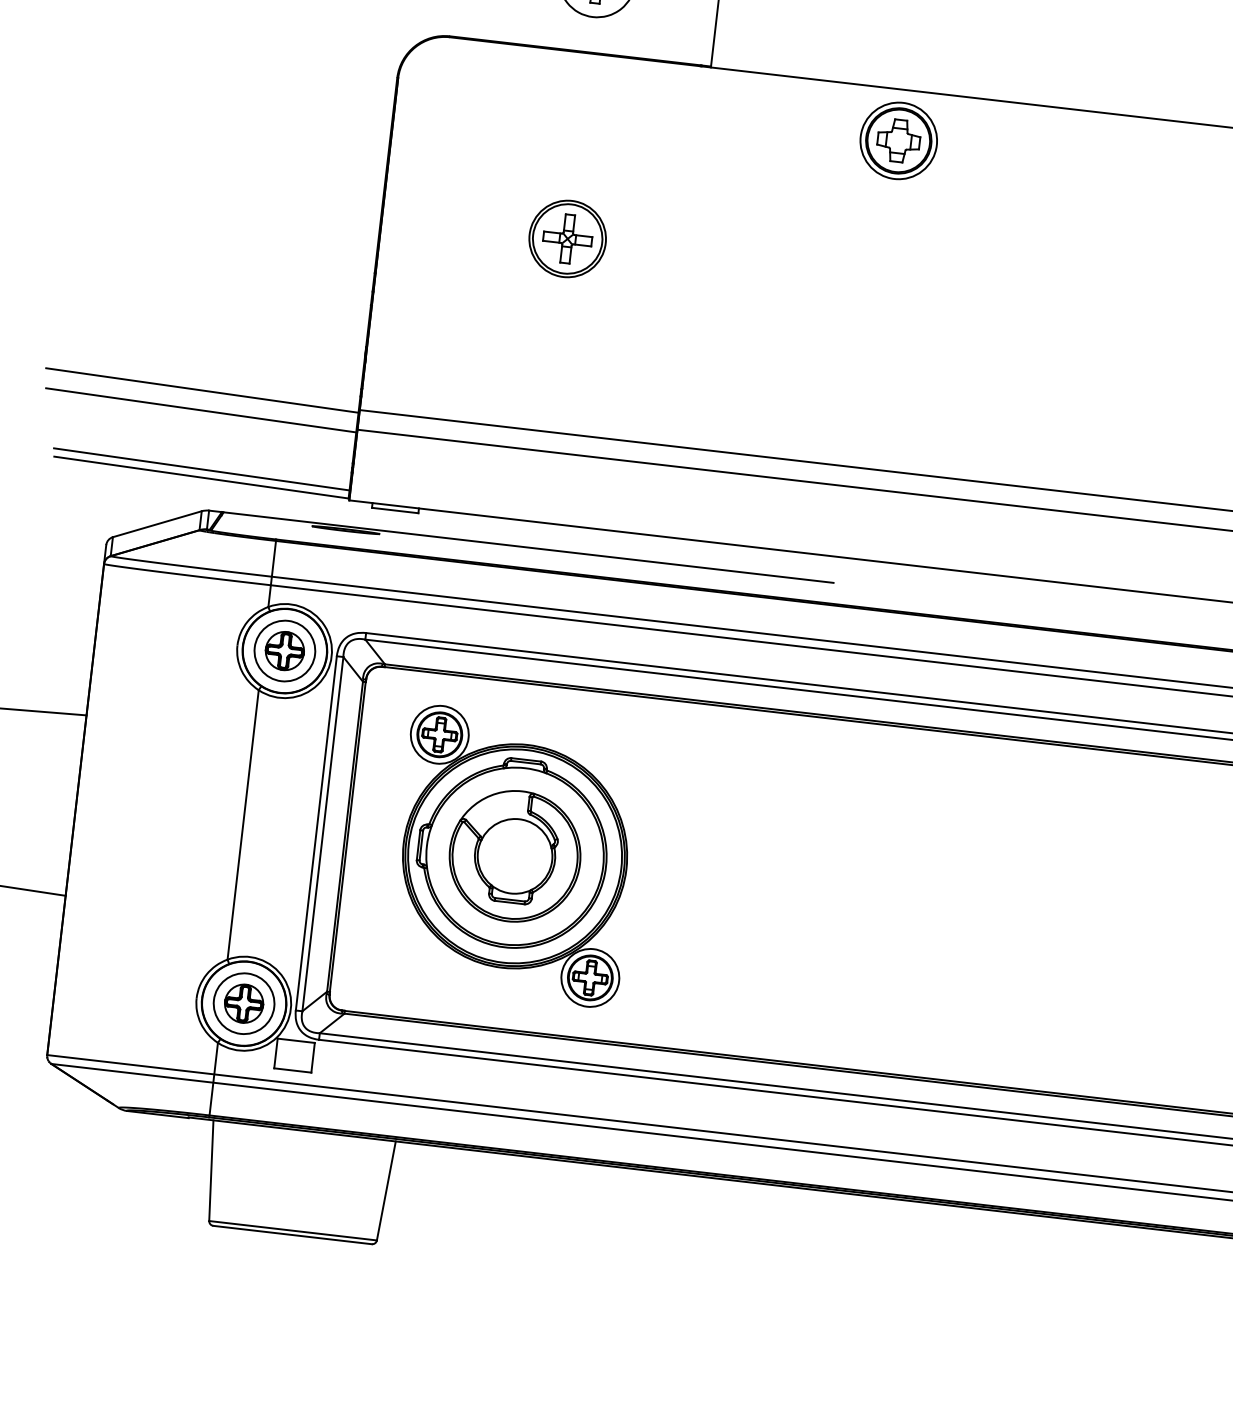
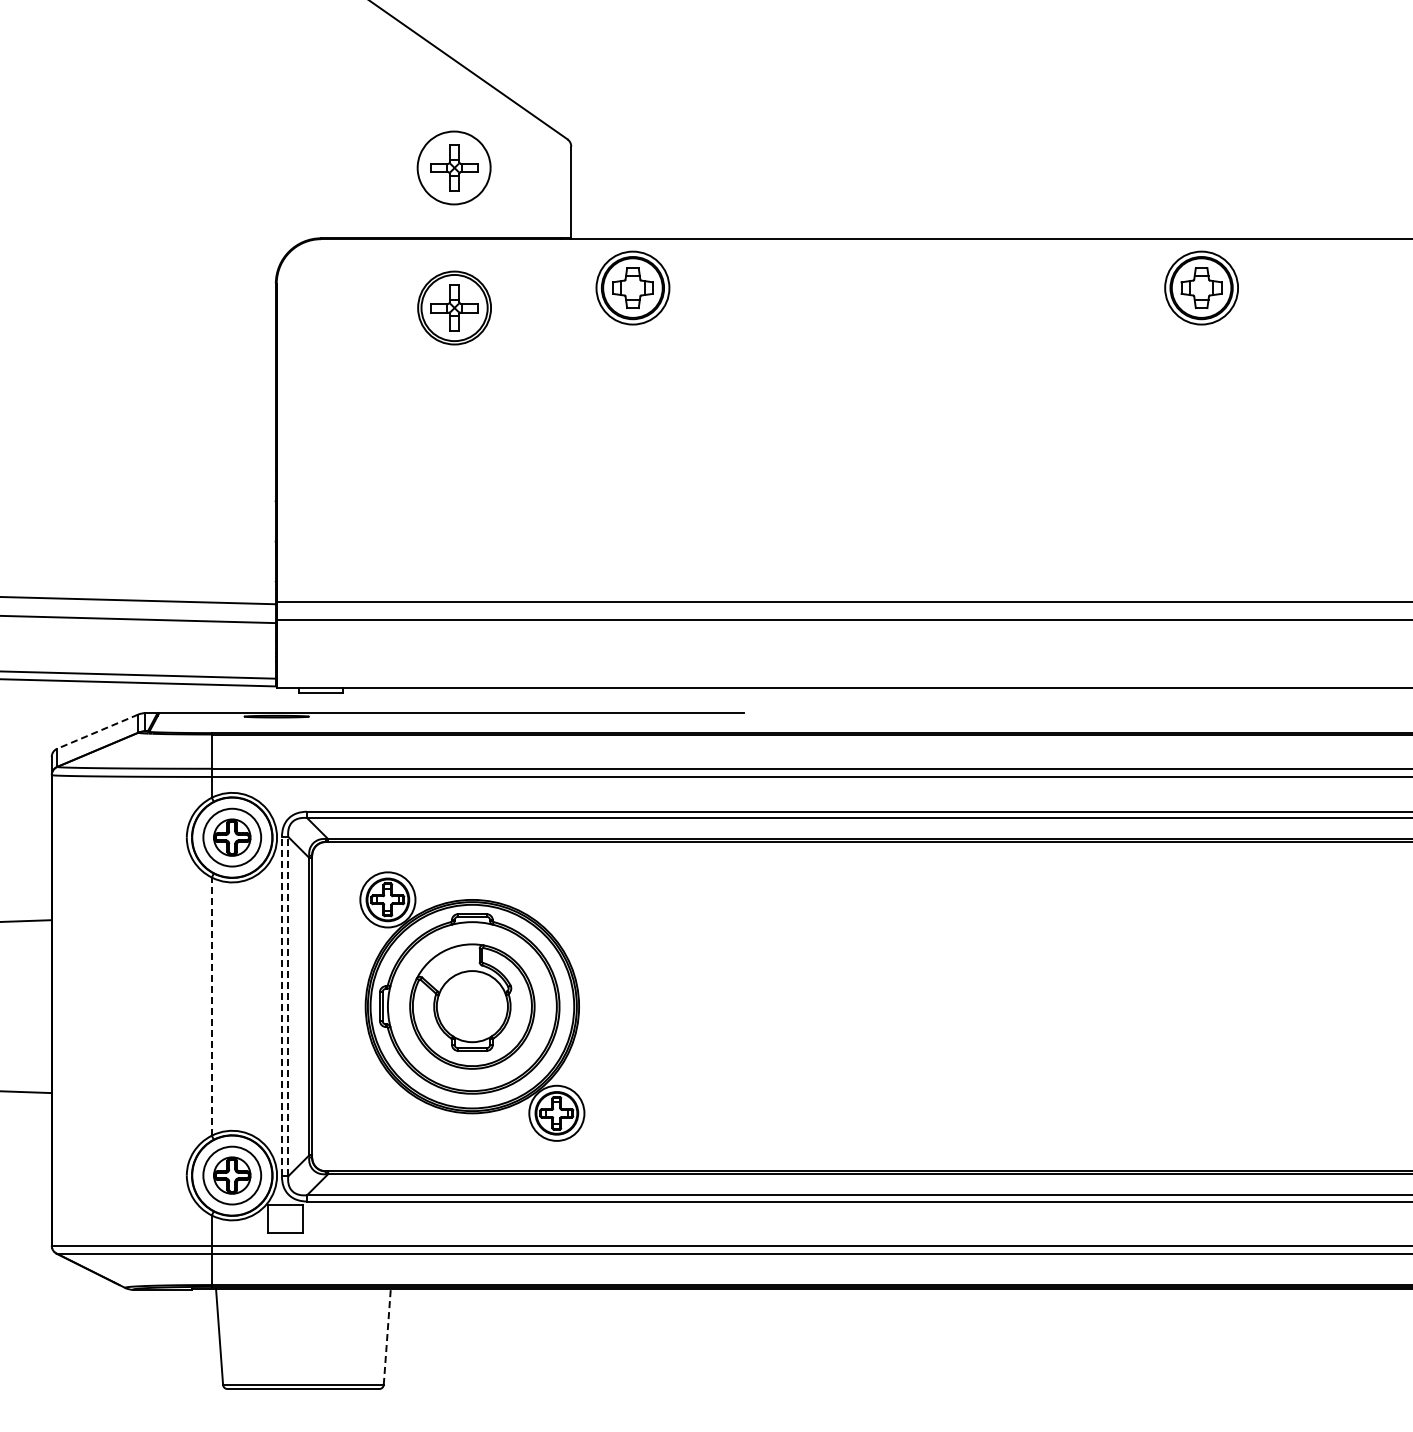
part: (898, 140) -> (632, 287), moved
part: (567, 238) -> (454, 307), moved
line: (157, 524) -> (97, 731), solid -> dashed
line: (242, 824) -> (211, 1006), solid -> dashed
line: (315, 833) -> (281, 1006), solid -> dashed
line: (323, 834) -> (288, 1006), solid -> dashed
line: (386, 1191) -> (387, 1337), solid -> dashed

